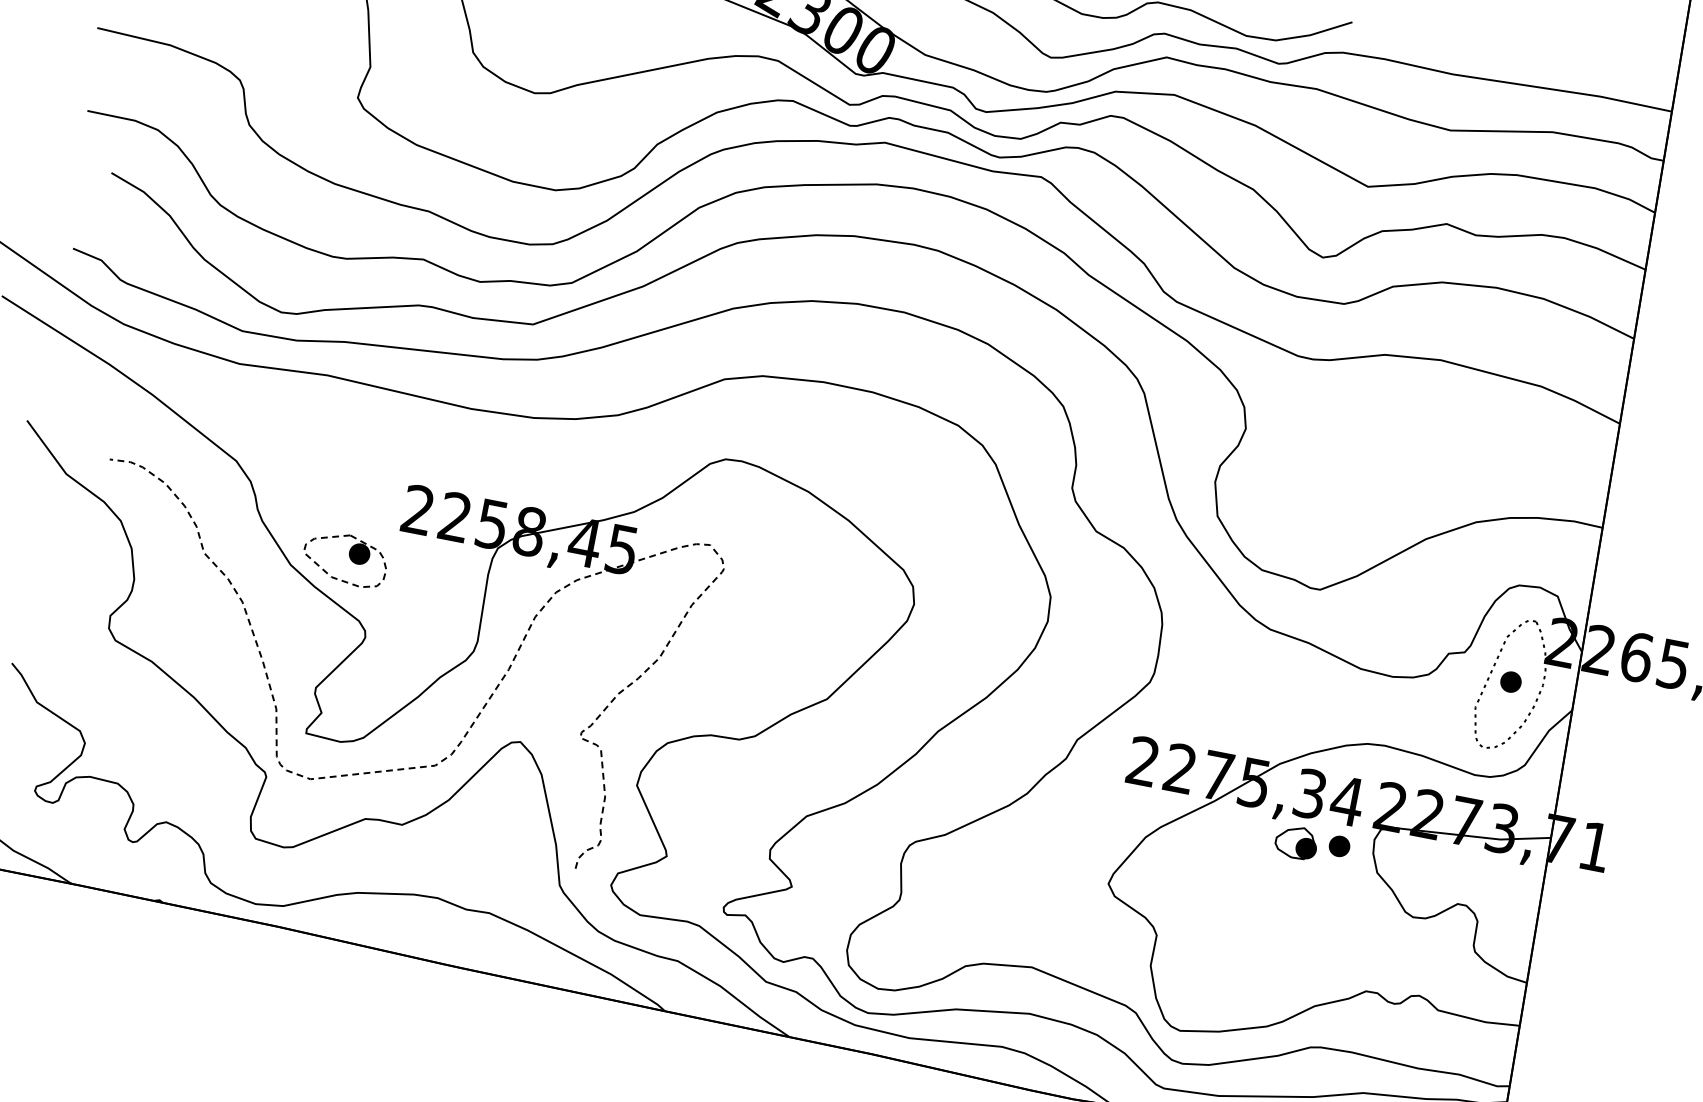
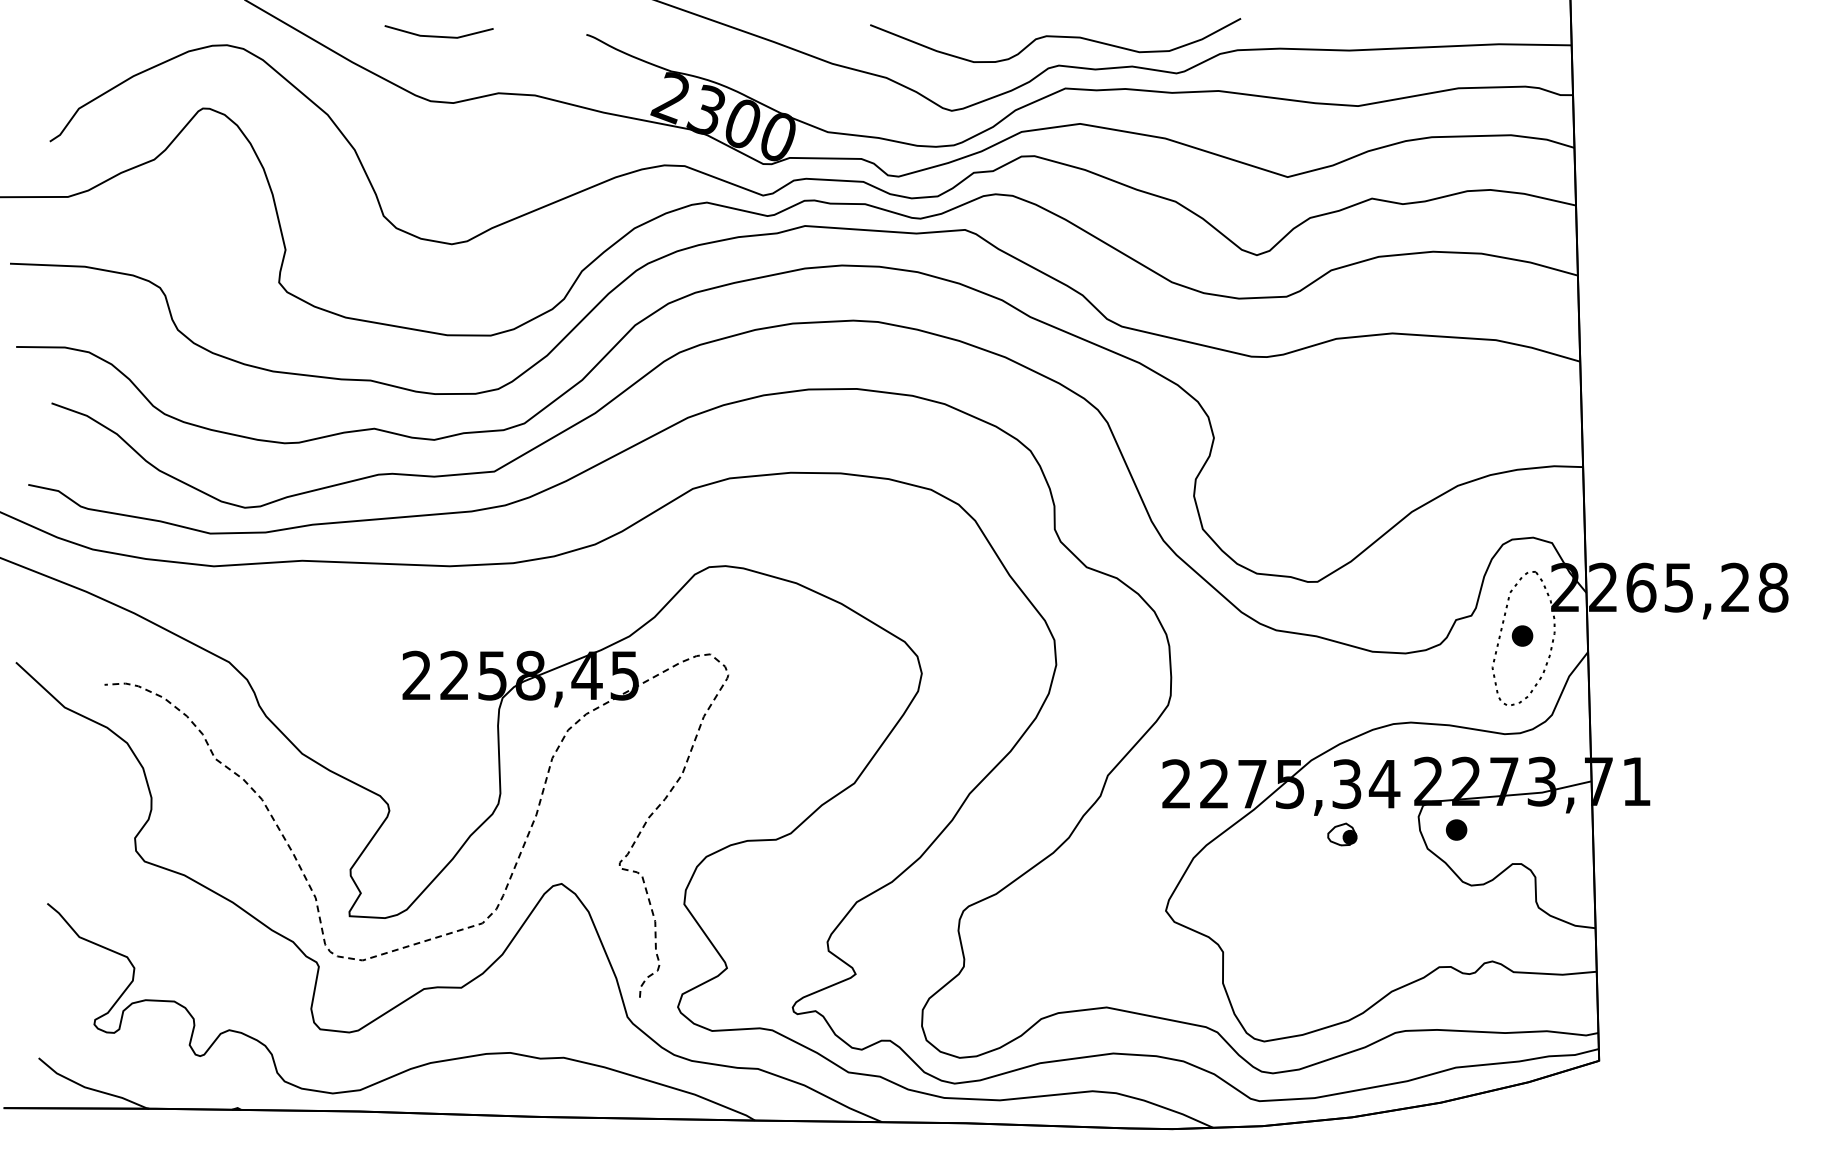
part: (345, 558) -> (354, 737), removed
part: (1296, 842) -> (1342, 834), size x0.7
part: (1339, 845) -> (1456, 829), moved

